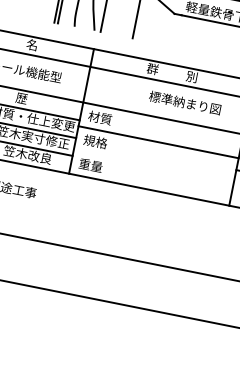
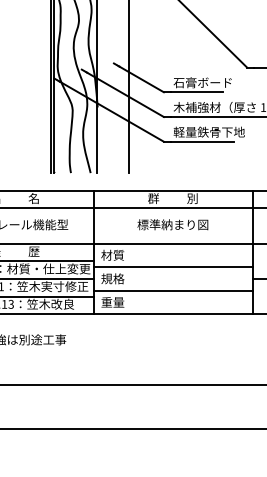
text: (184, 102) -> (172, 224), moved
line: (153, 165) -> (172, 290), added

